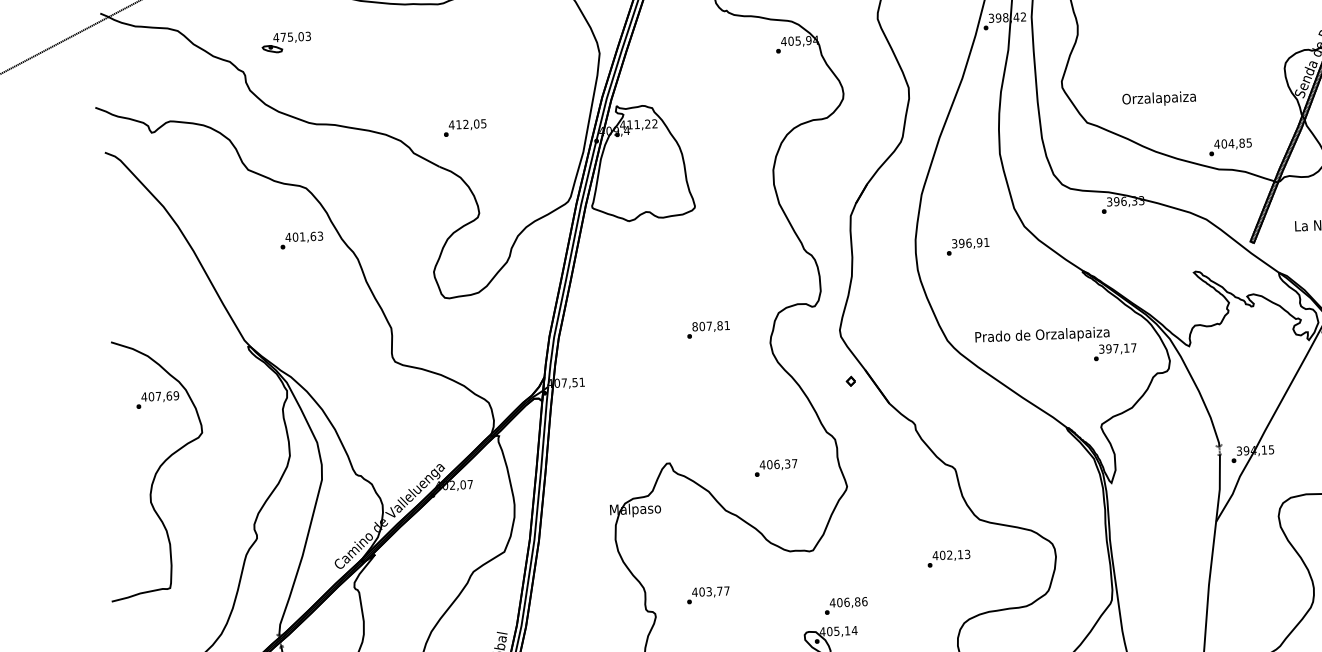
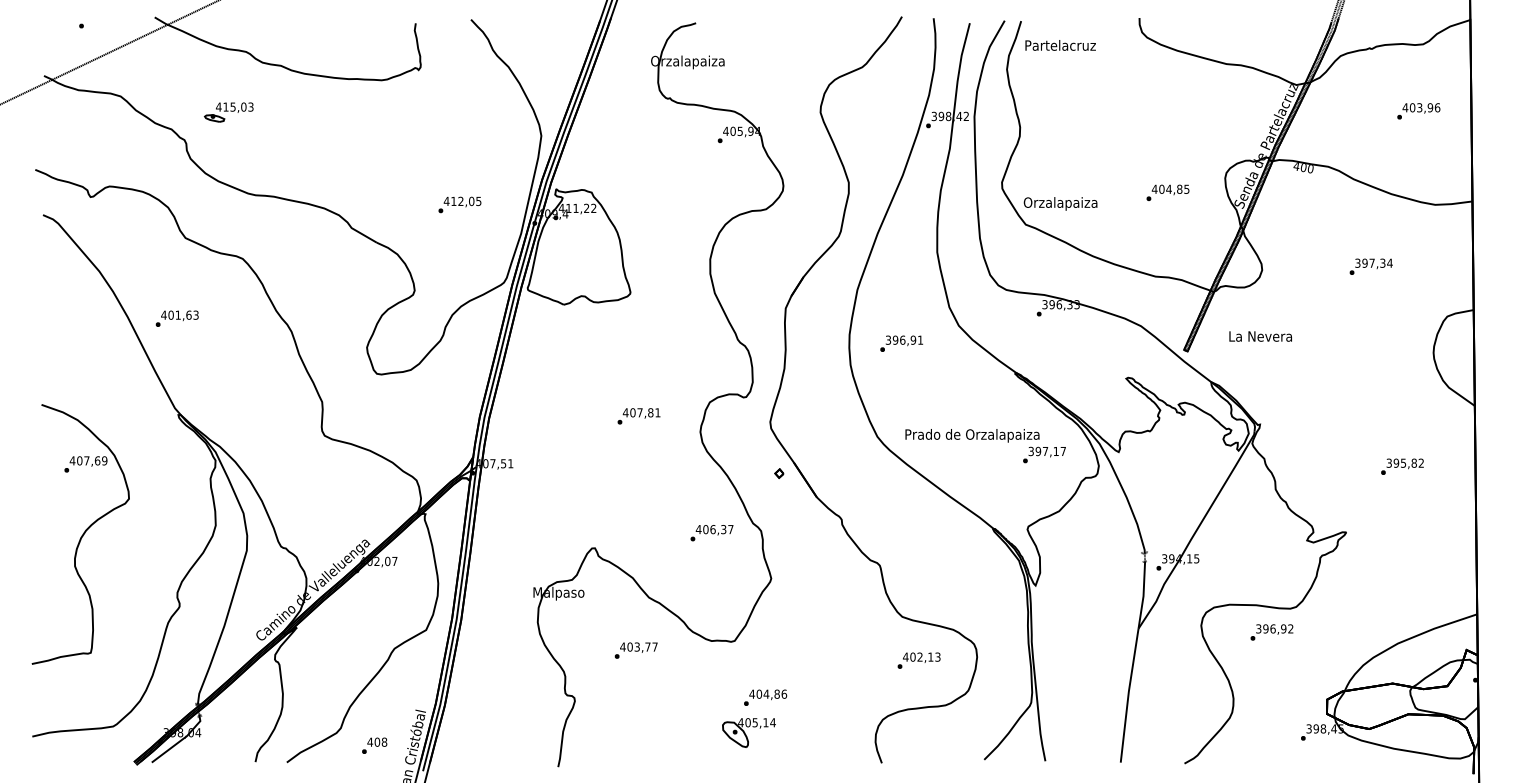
text: (282, 36) -> (225, 106), 475,03 -> 415,03
text: (1159, 98) -> (1060, 203), moved
text: (464, 127) -> (459, 204), moved
text: (1230, 146) -> (1167, 192), moved
text: (301, 240) -> (176, 318), moved
text: (694, 326) -> (625, 412), 807,81 -> 407,81
text: (775, 468) -> (711, 533), moved
text: (948, 558) -> (918, 660), moved
text: (707, 595) -> (635, 650), moved
text: (846, 601) -> (766, 693), 406,86 -> 404,86

